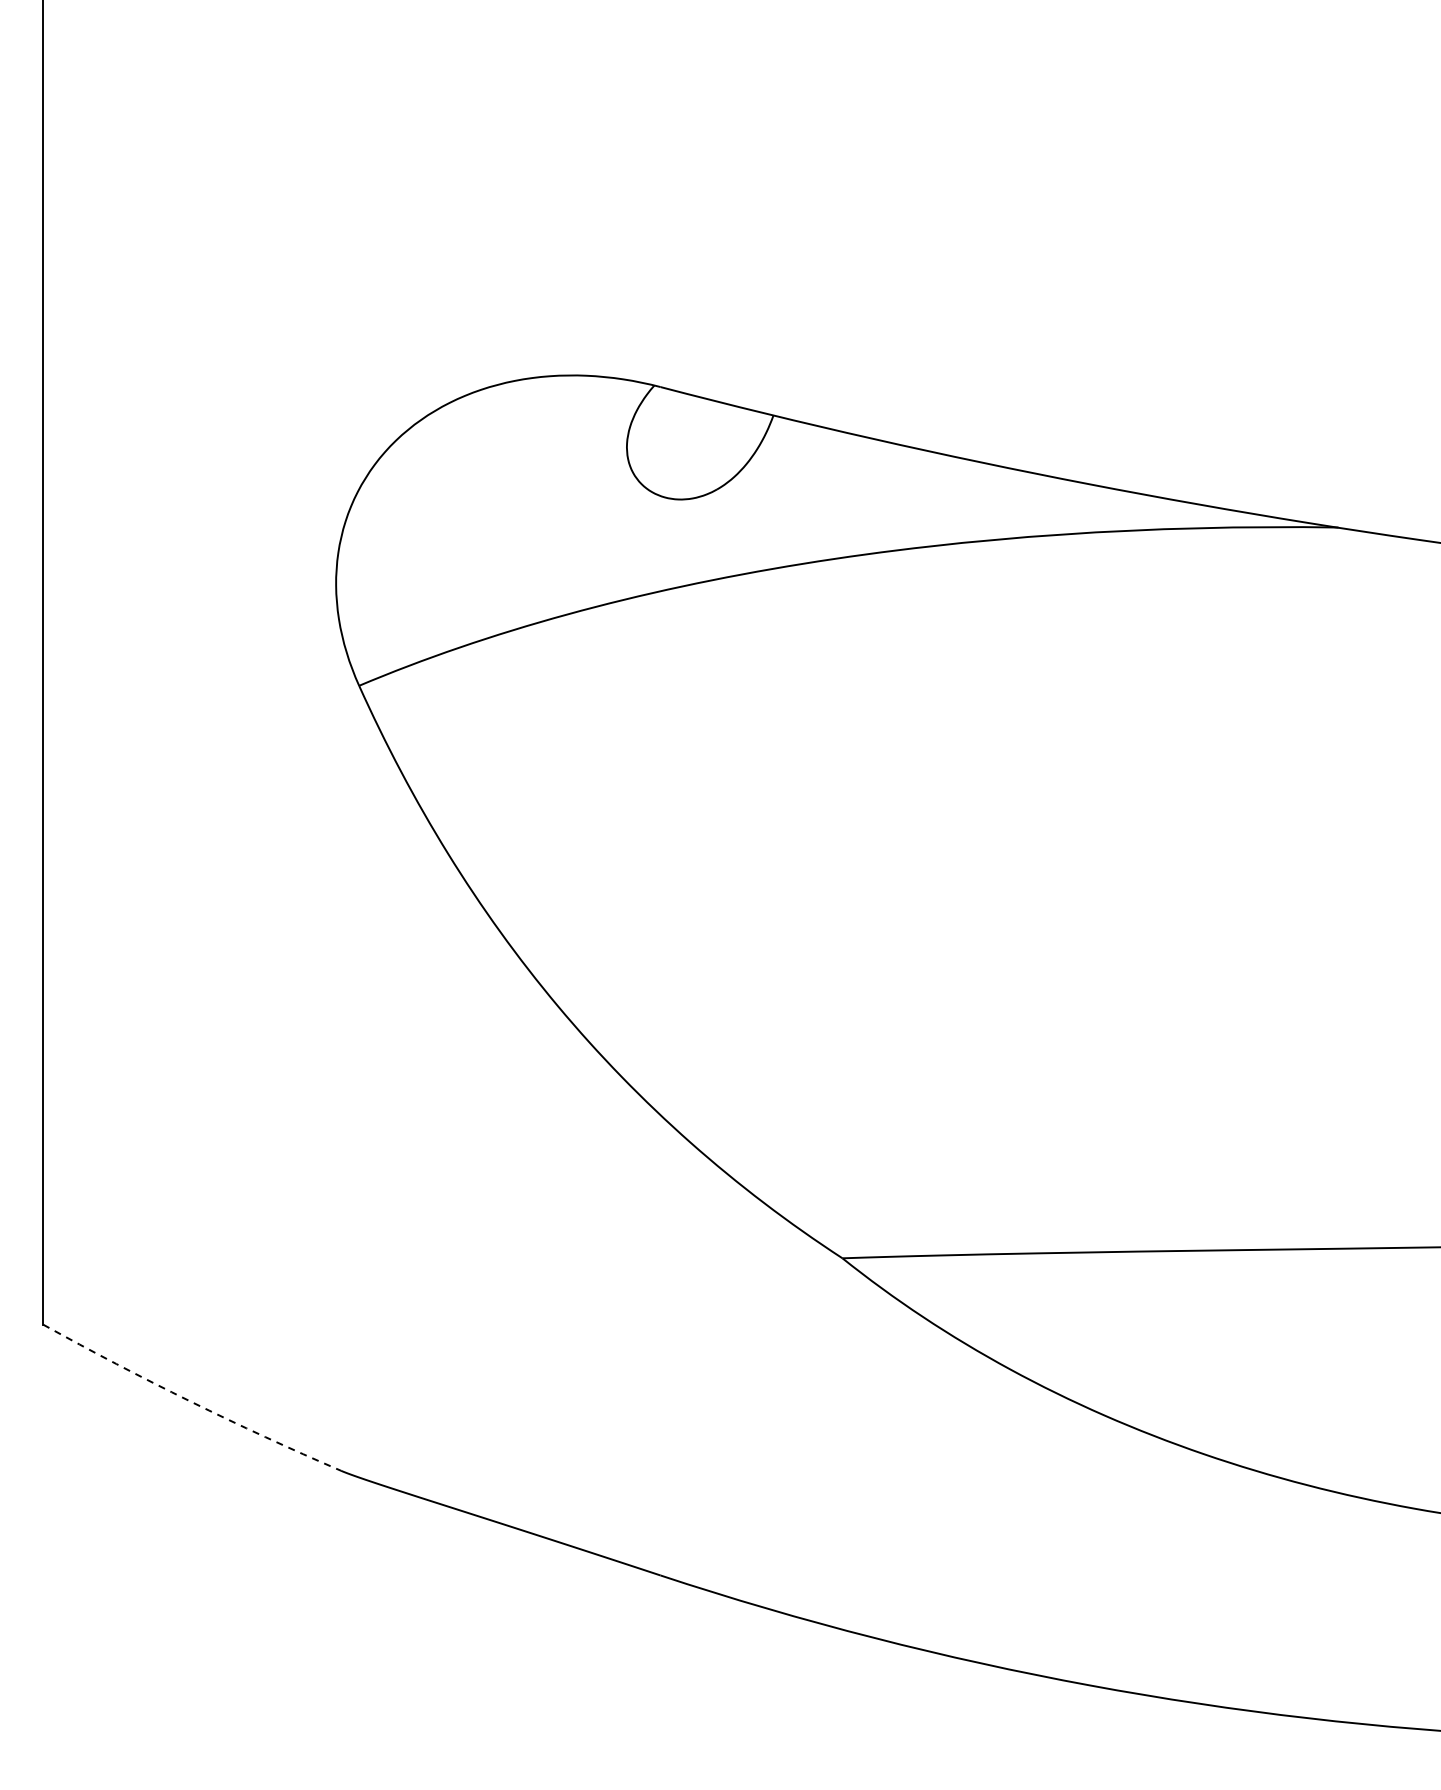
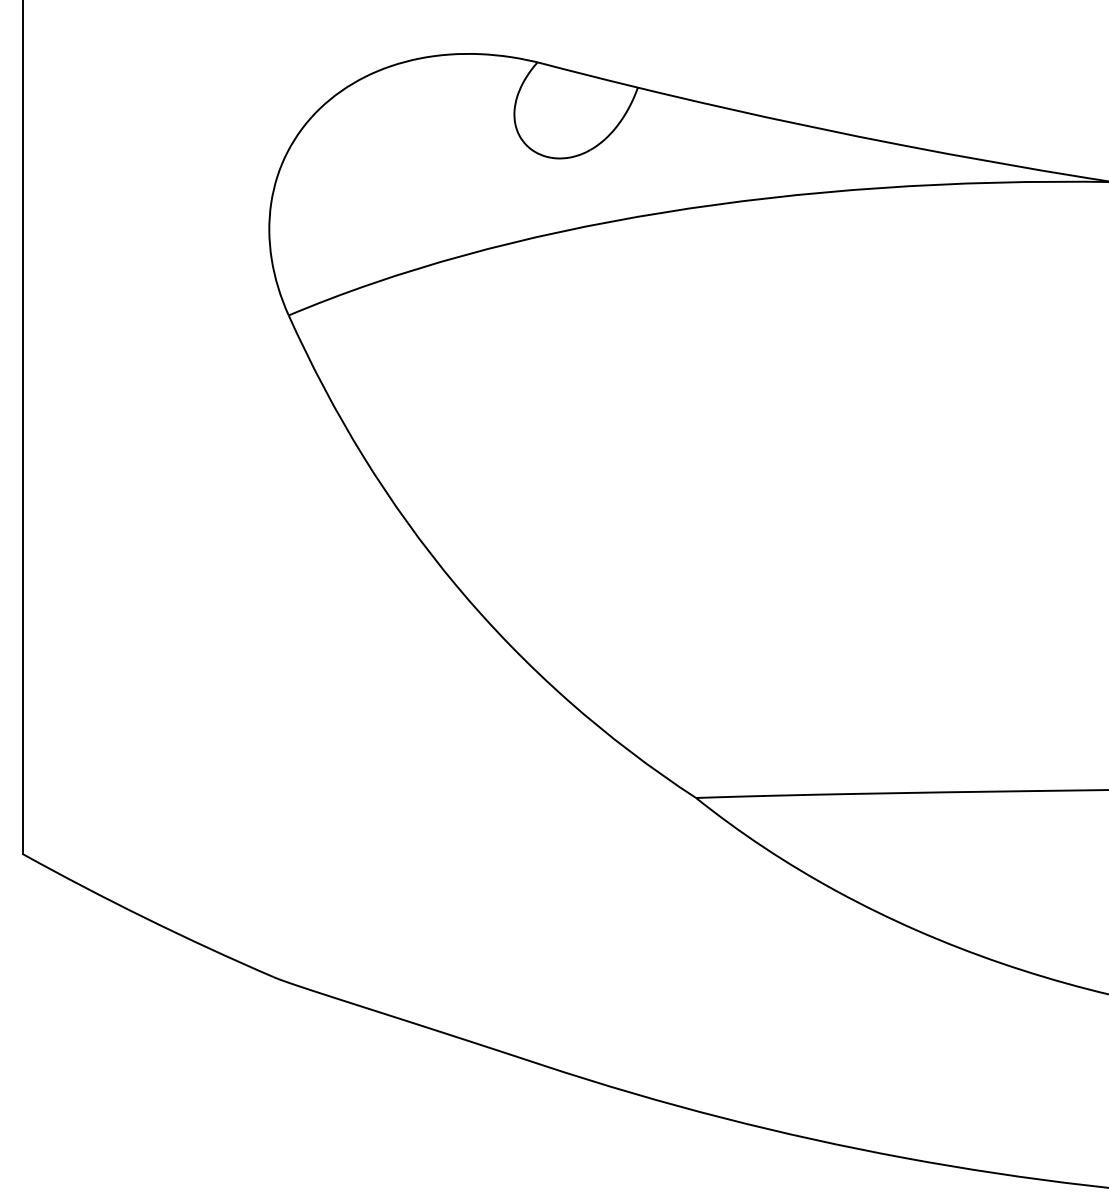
arc: (190, 1401) -> (146, 918), dashed -> solid

